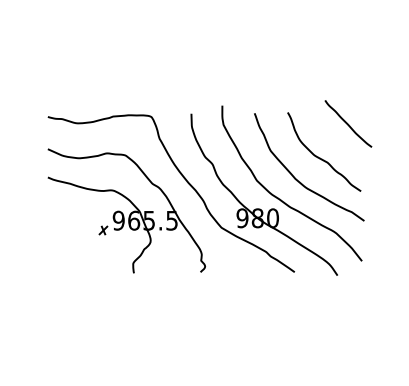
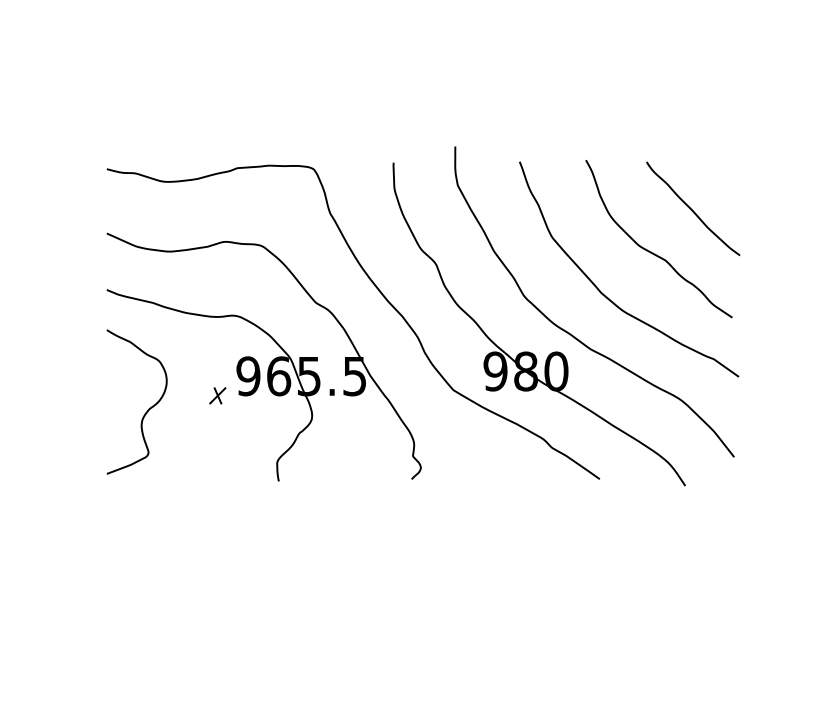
curve: (348, 123) -> (693, 208), moved
curve: (67, 237) -> (145, 409), added

